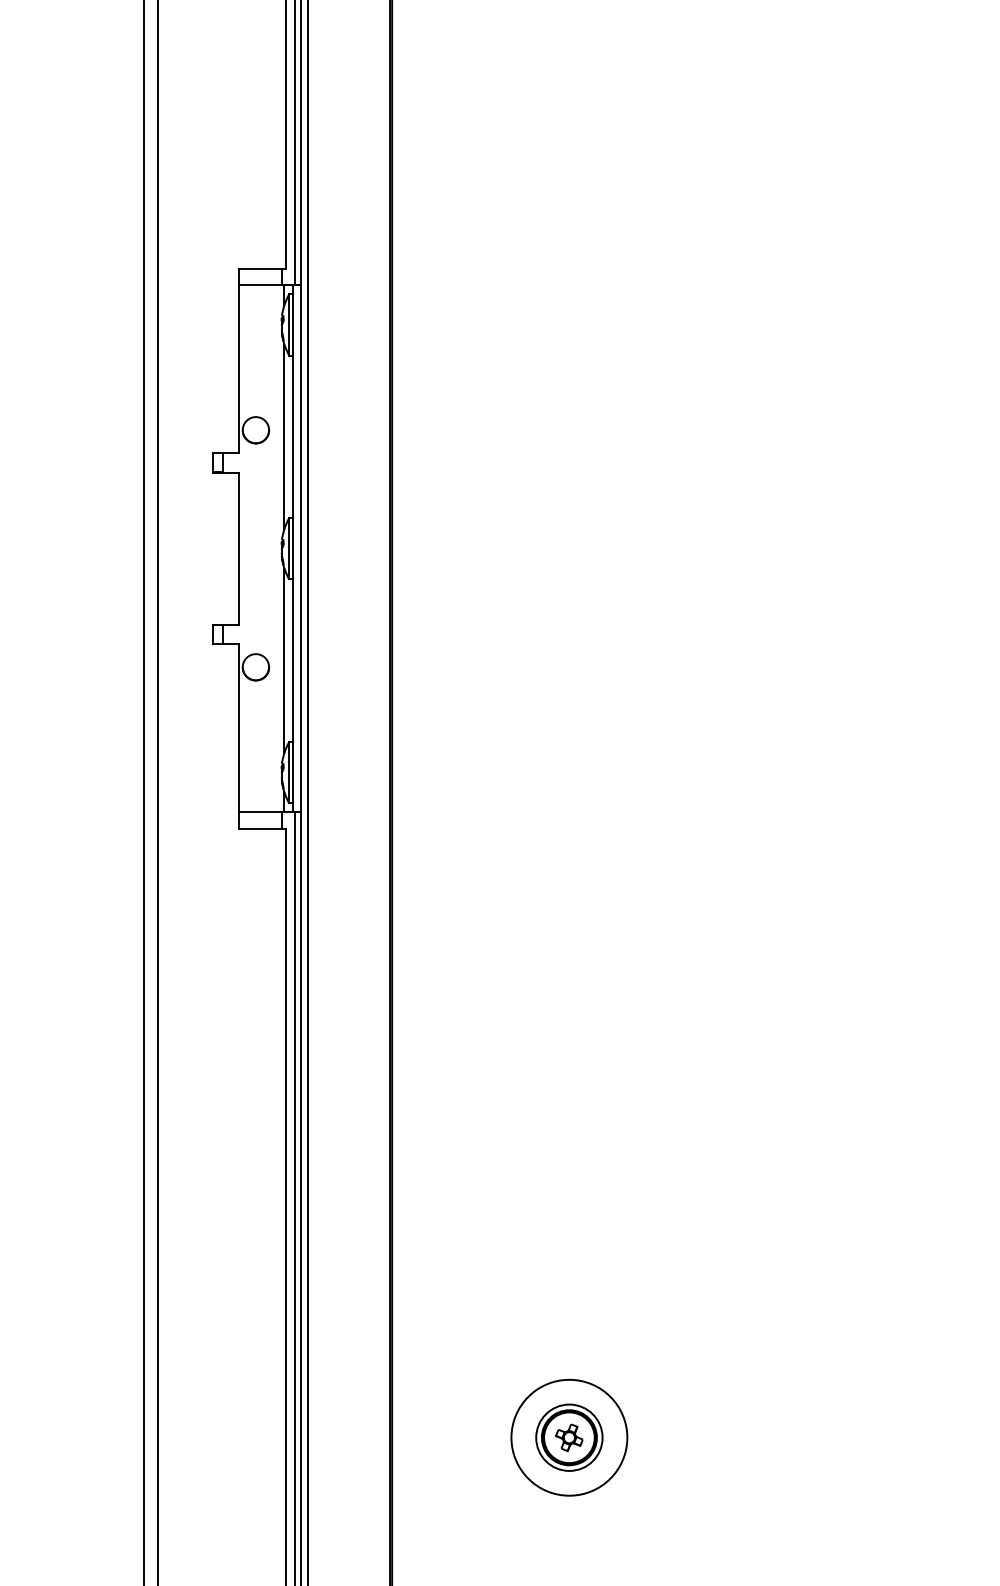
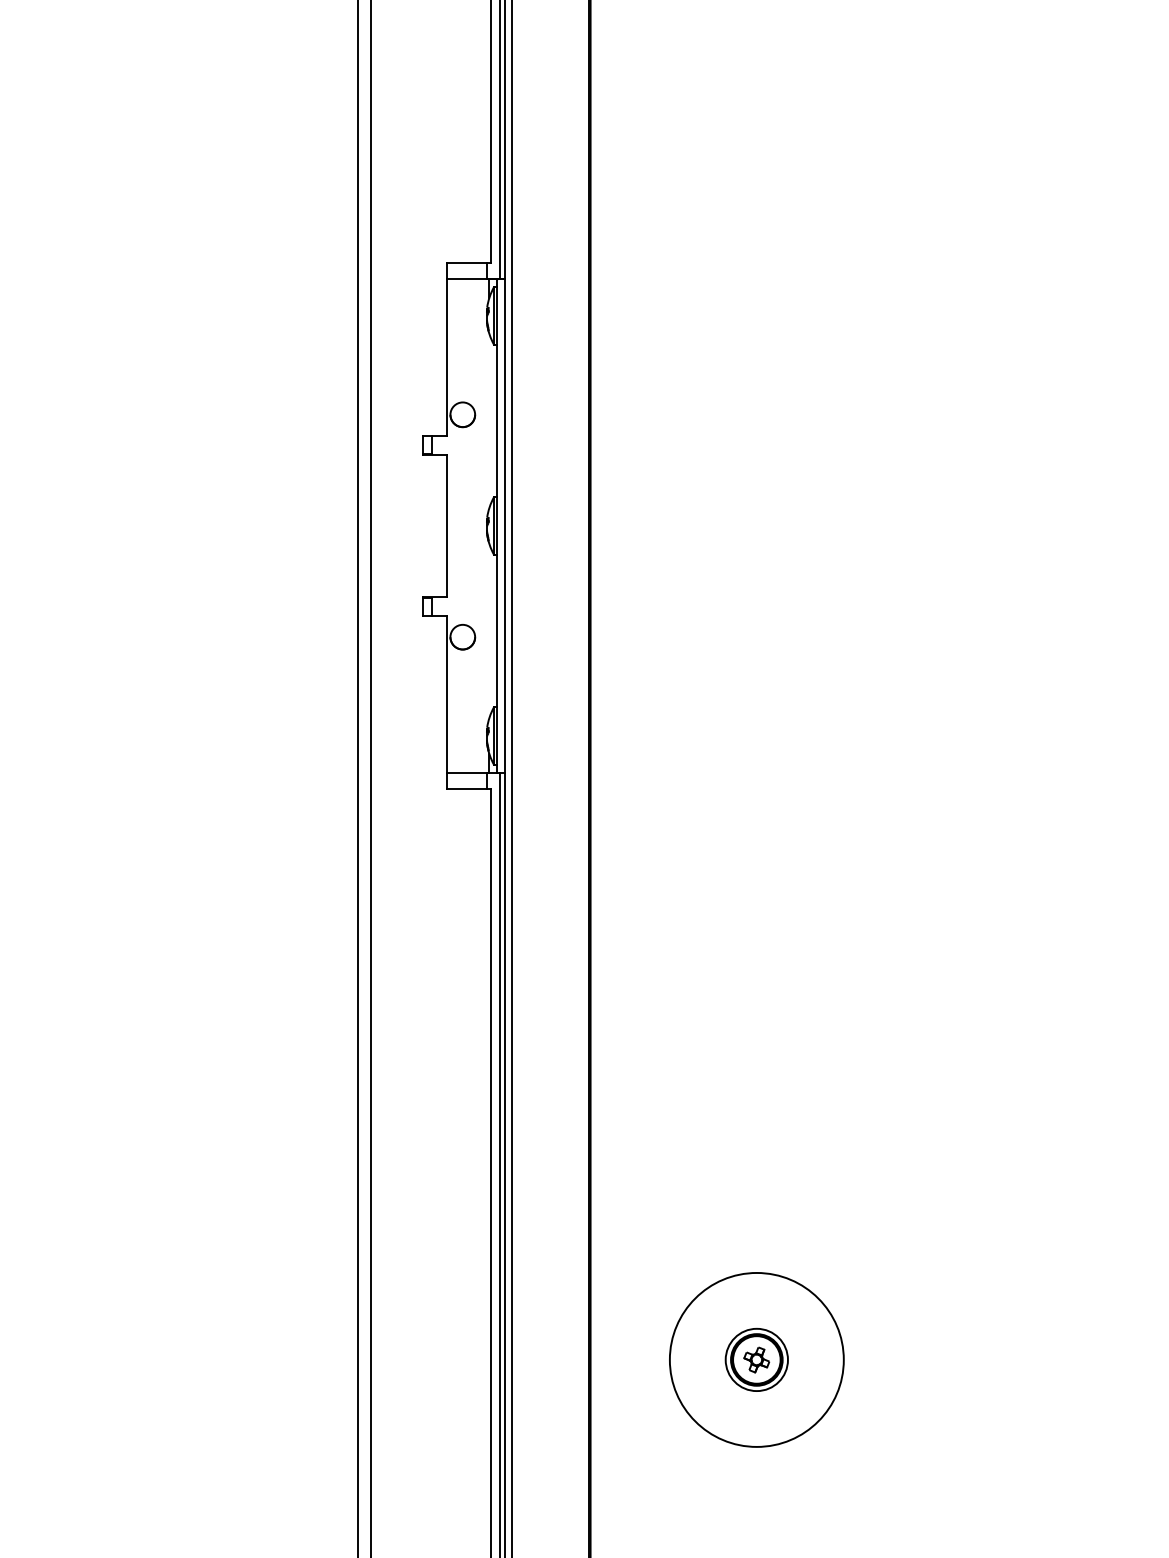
line: (284, 436) -> (489, 420), removed
line: (284, 660) -> (489, 630), removed
circle: (569, 1437) -> (756, 1359), size x1.6

